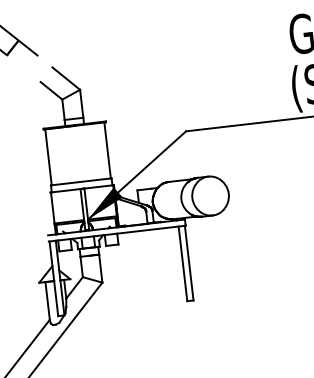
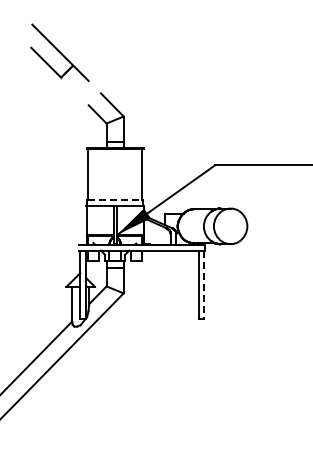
line: (81, 181) -> (115, 199), solid -> dashed
line: (189, 263) -> (204, 285), solid -> dashed

